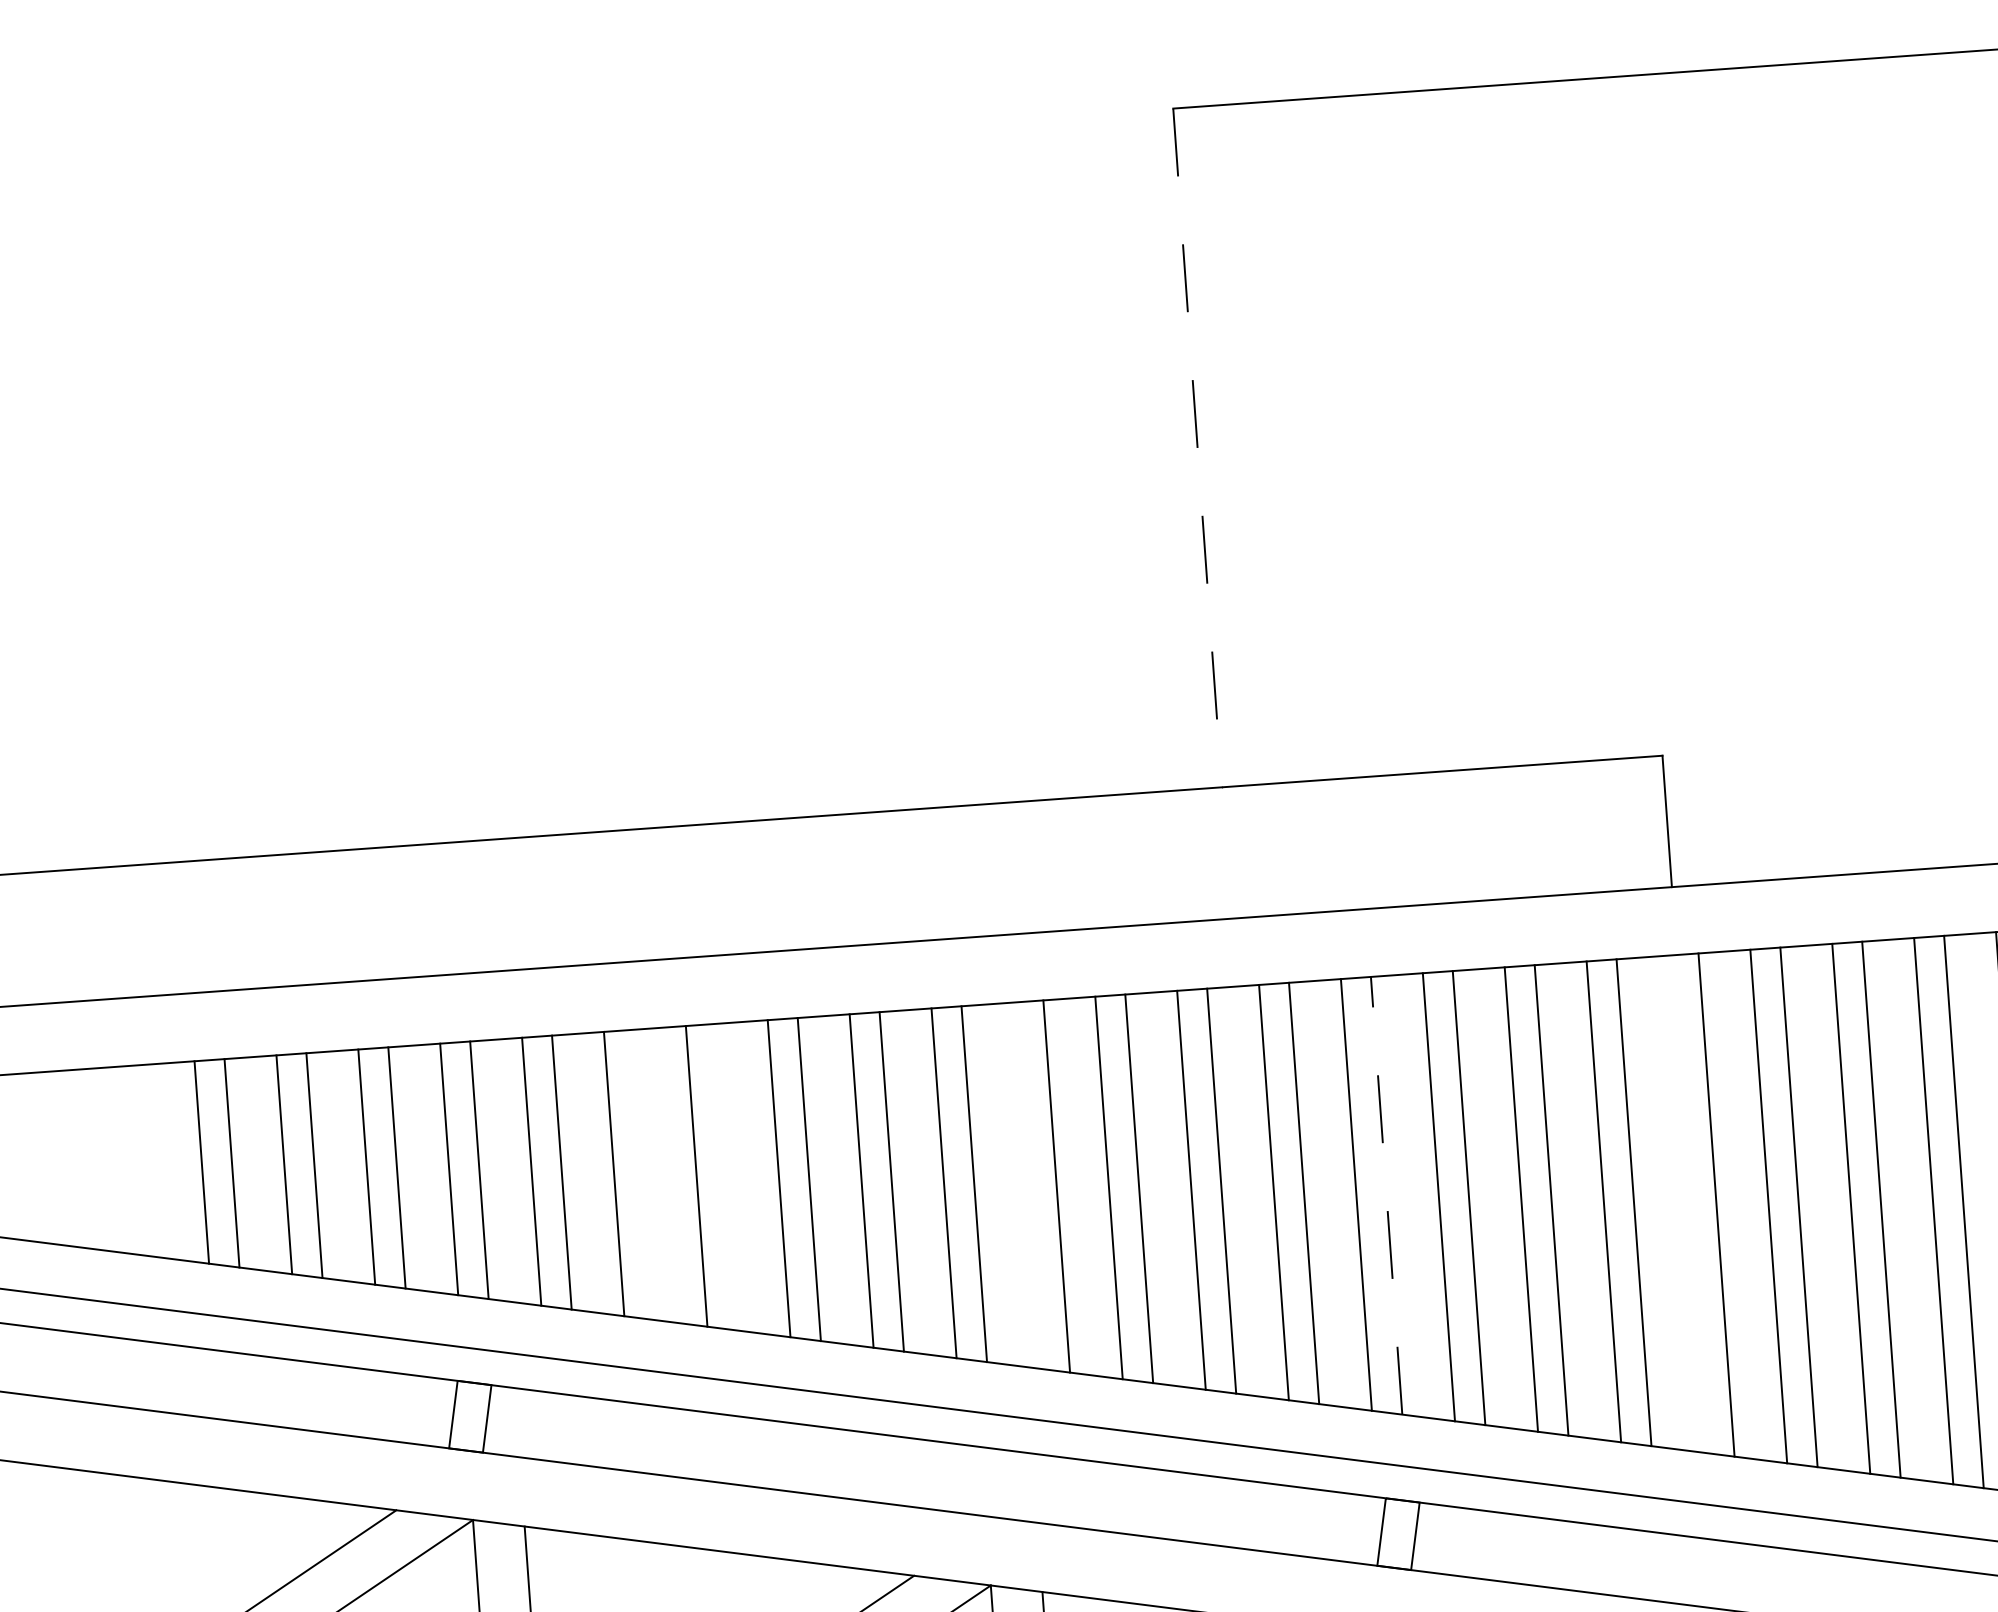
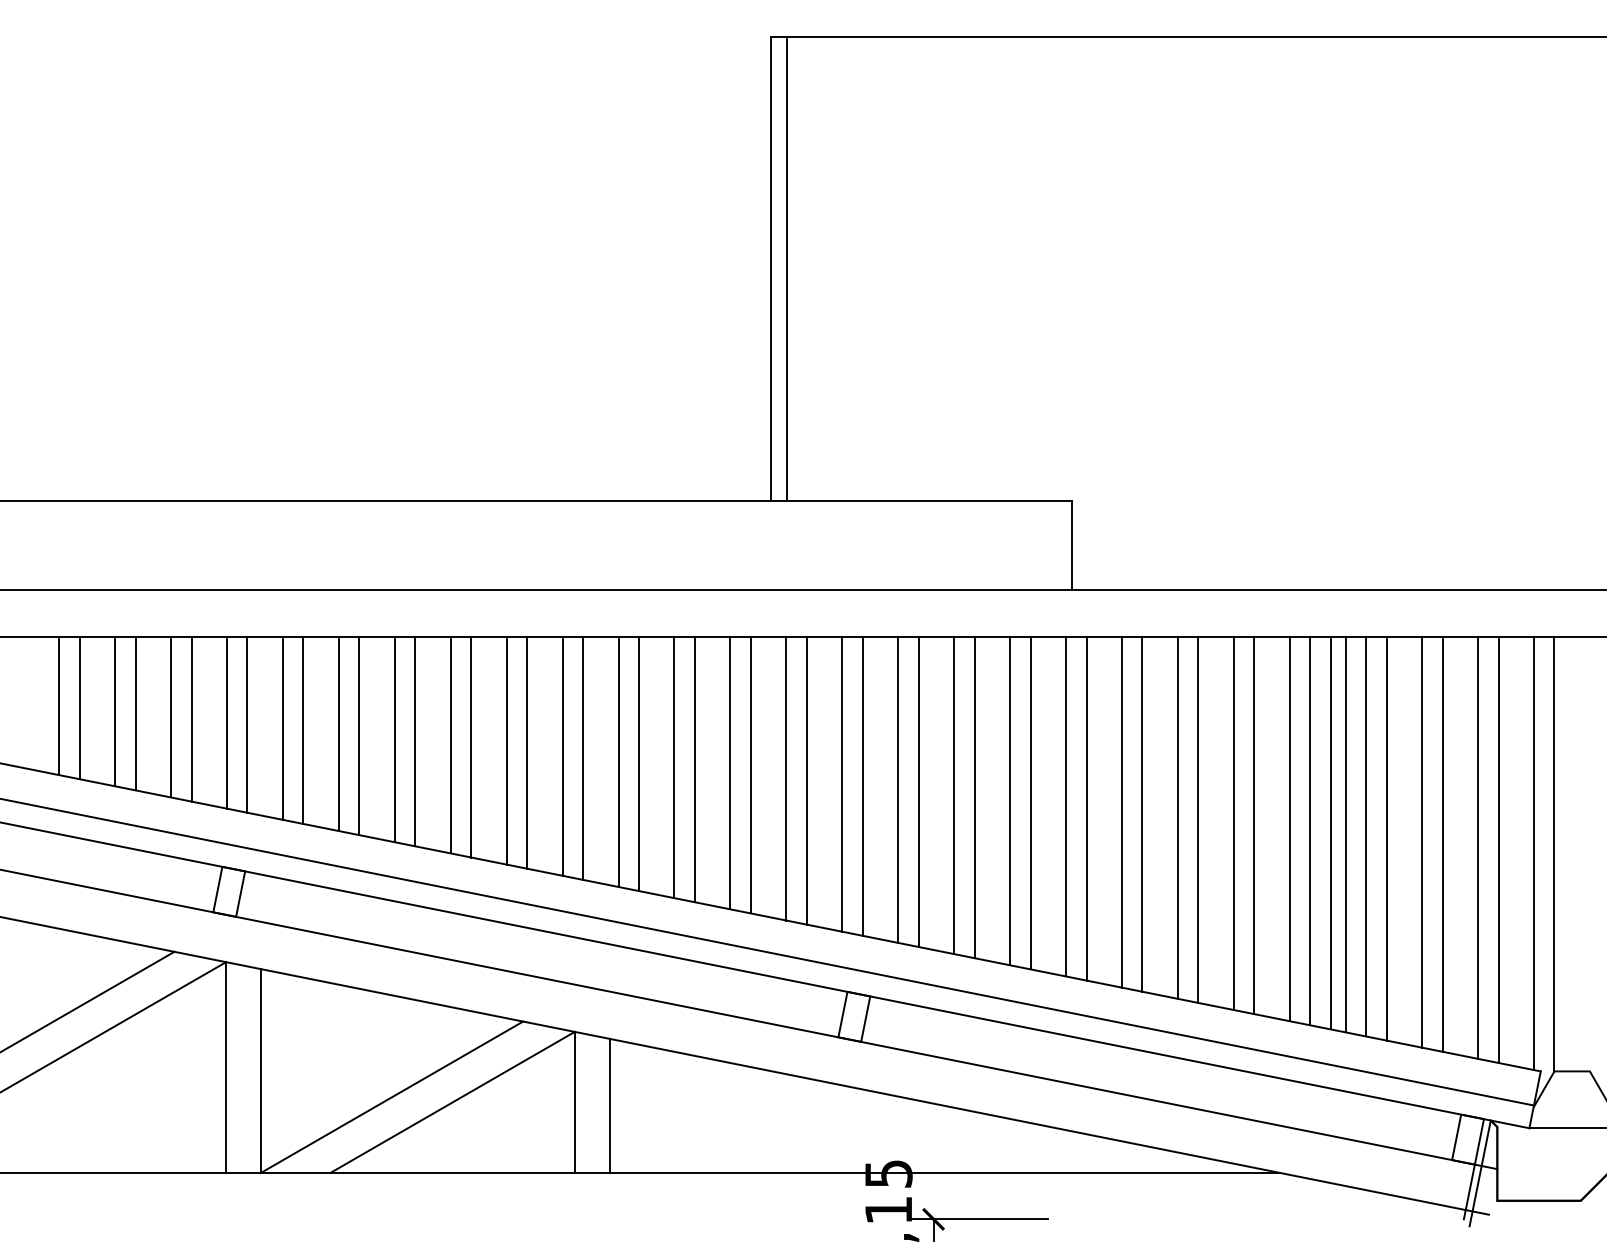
line: (1222, 445) -> (787, 268), added
line: (1197, 447) -> (770, 268), dashed -> solid
line: (644, 1174) -> (359, 735), added
line: (727, 1177) -> (415, 741), added
line: (1026, 1185) -> (618, 761), added
line: (1386, 1194) -> (862, 785), dashed -> solid
line: (1687, 1203) -> (1066, 806), added

